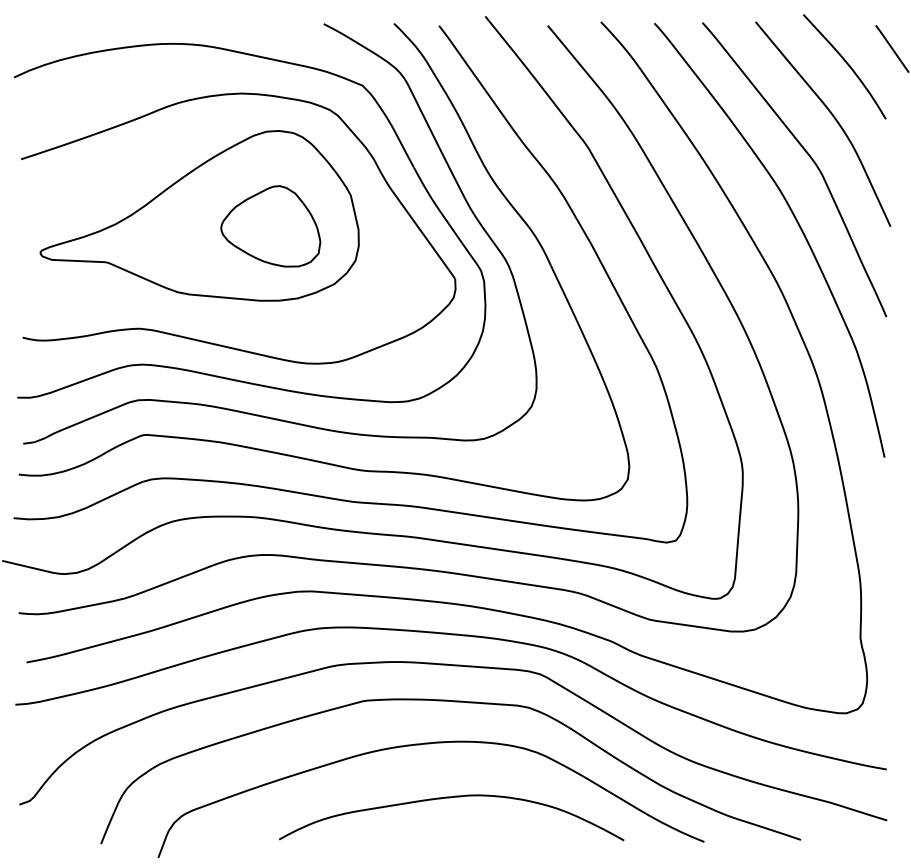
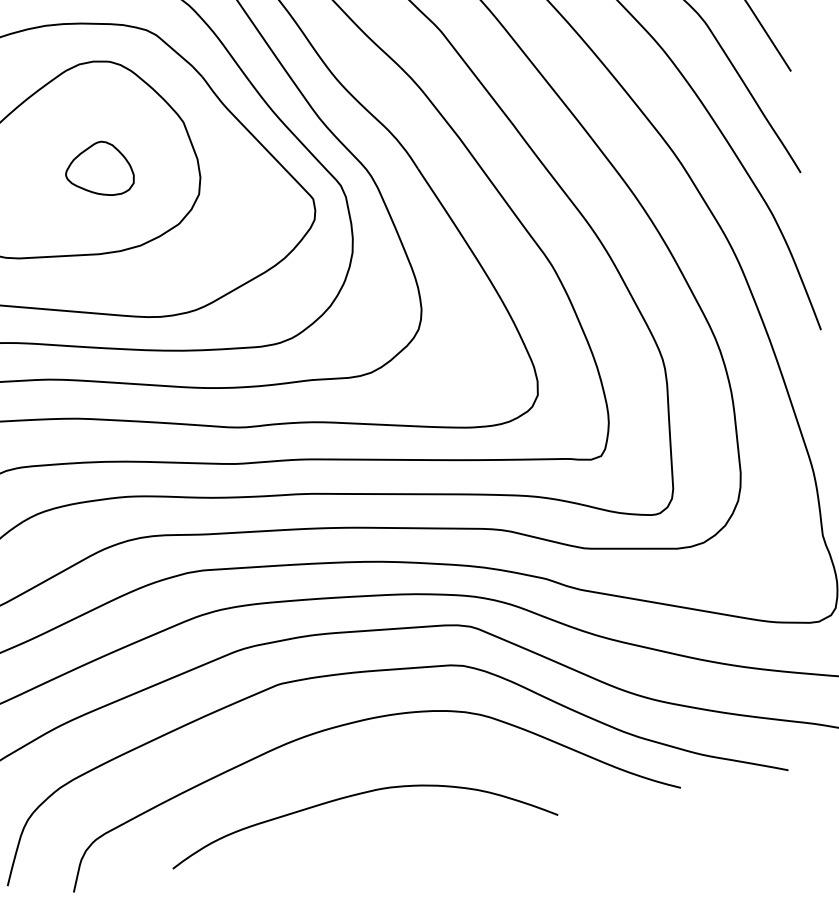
part: (270, 226) -> (98, 169), size x0.6
curve: (450, 798) -> (357, 795), moved

